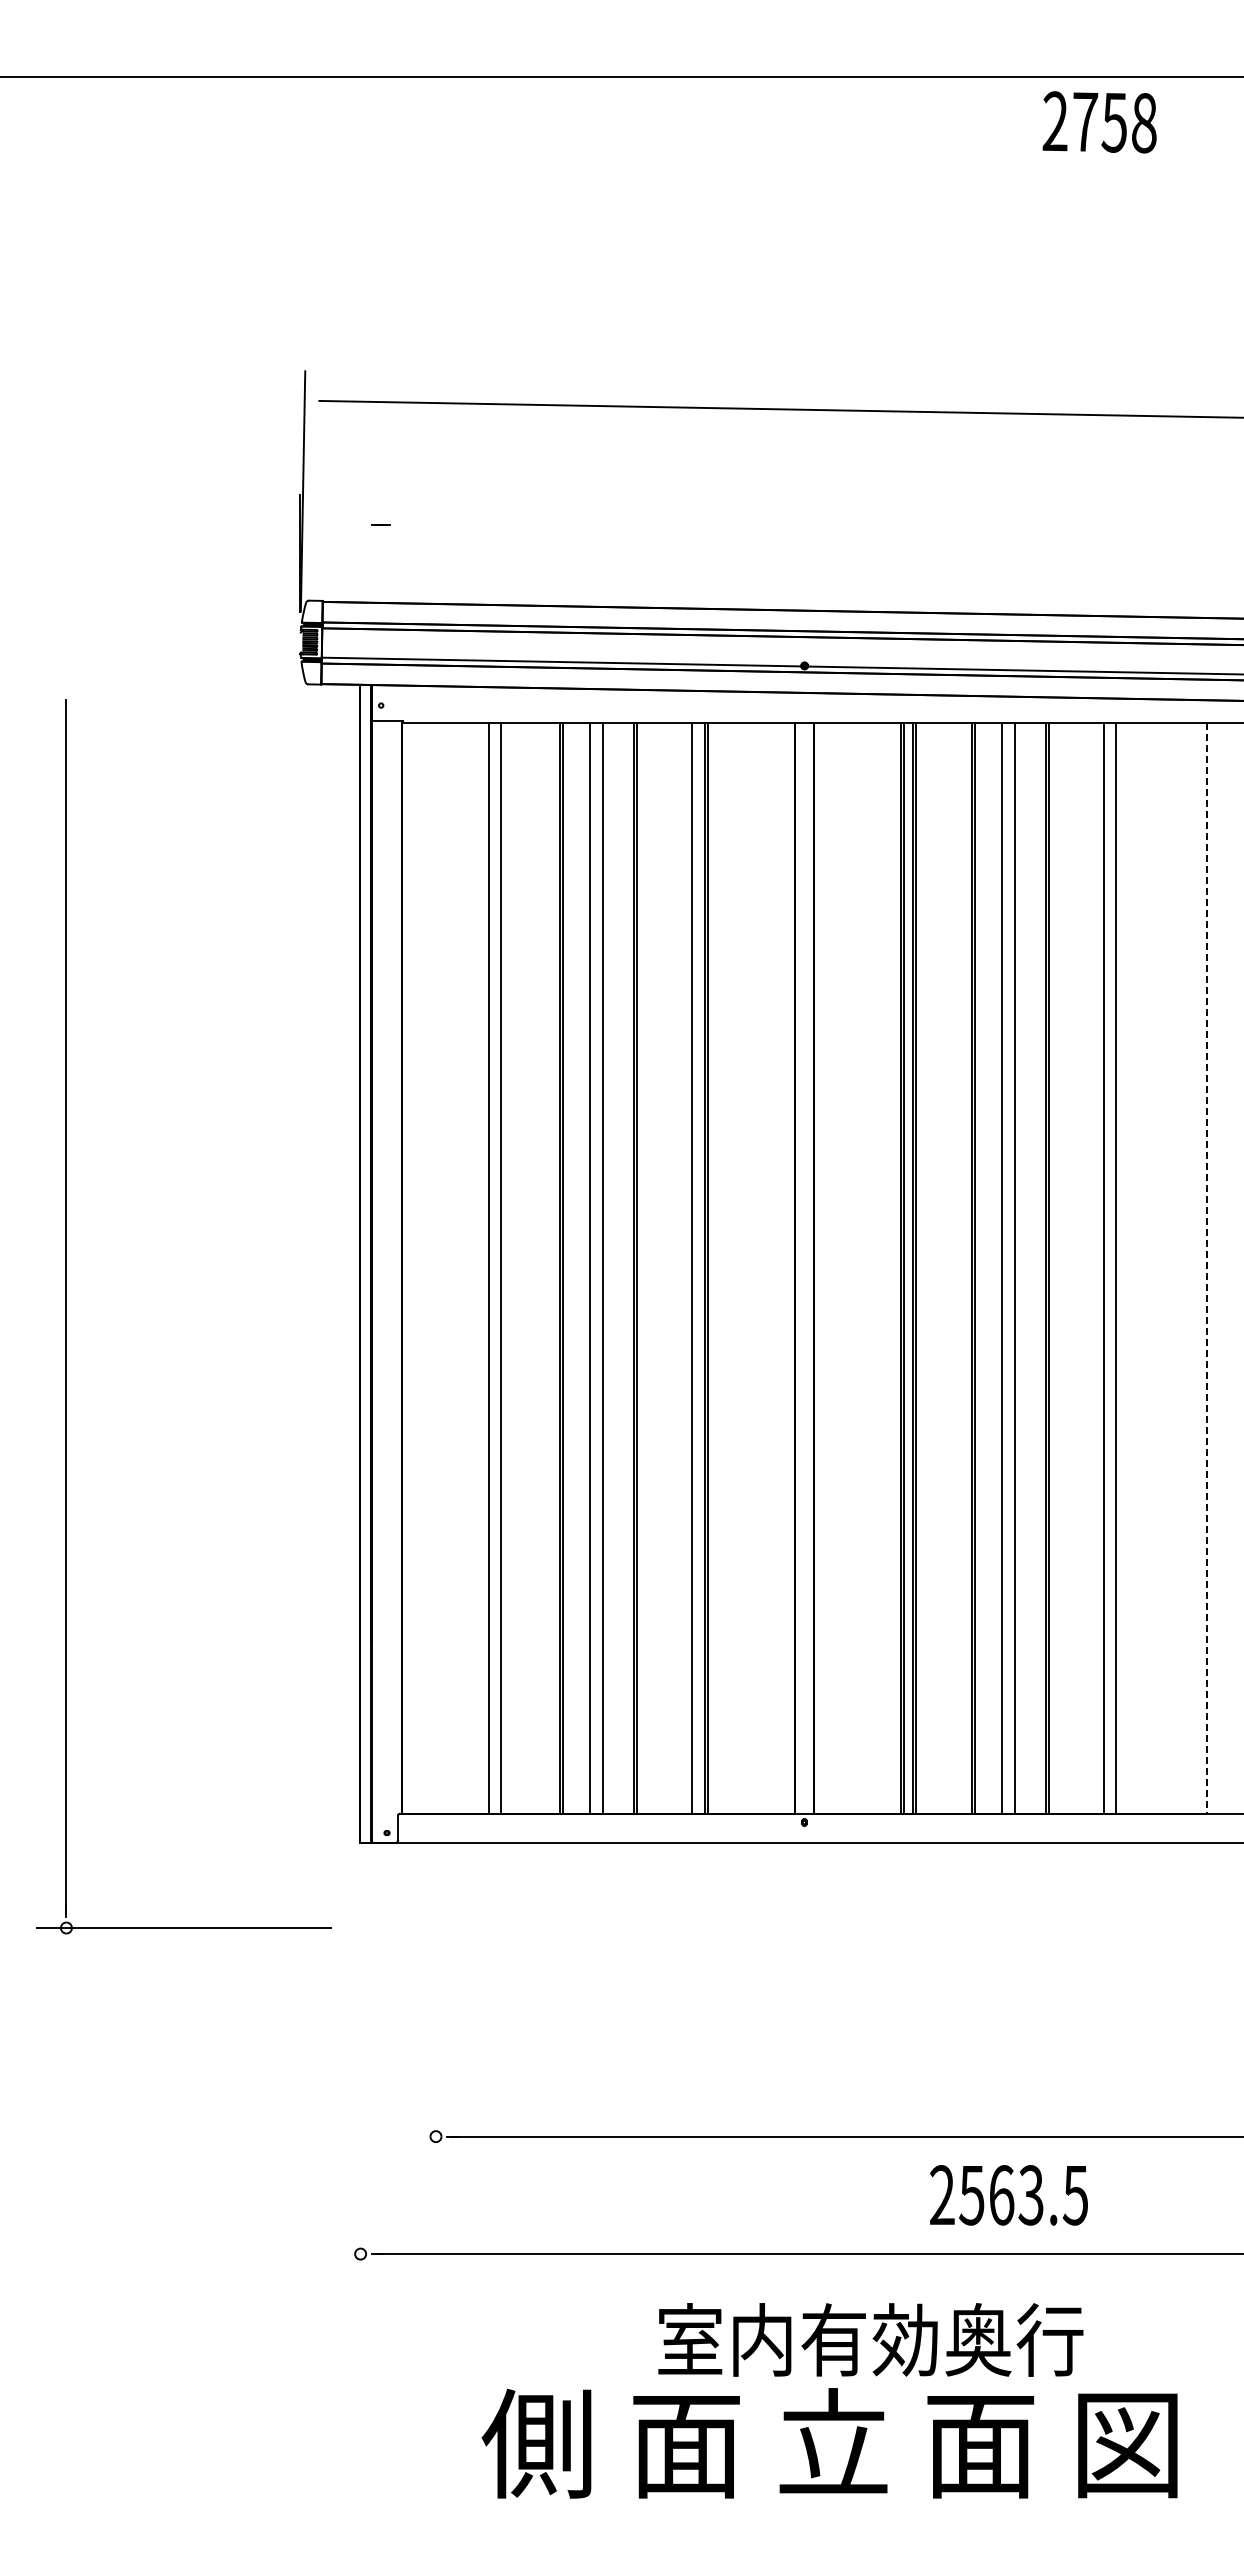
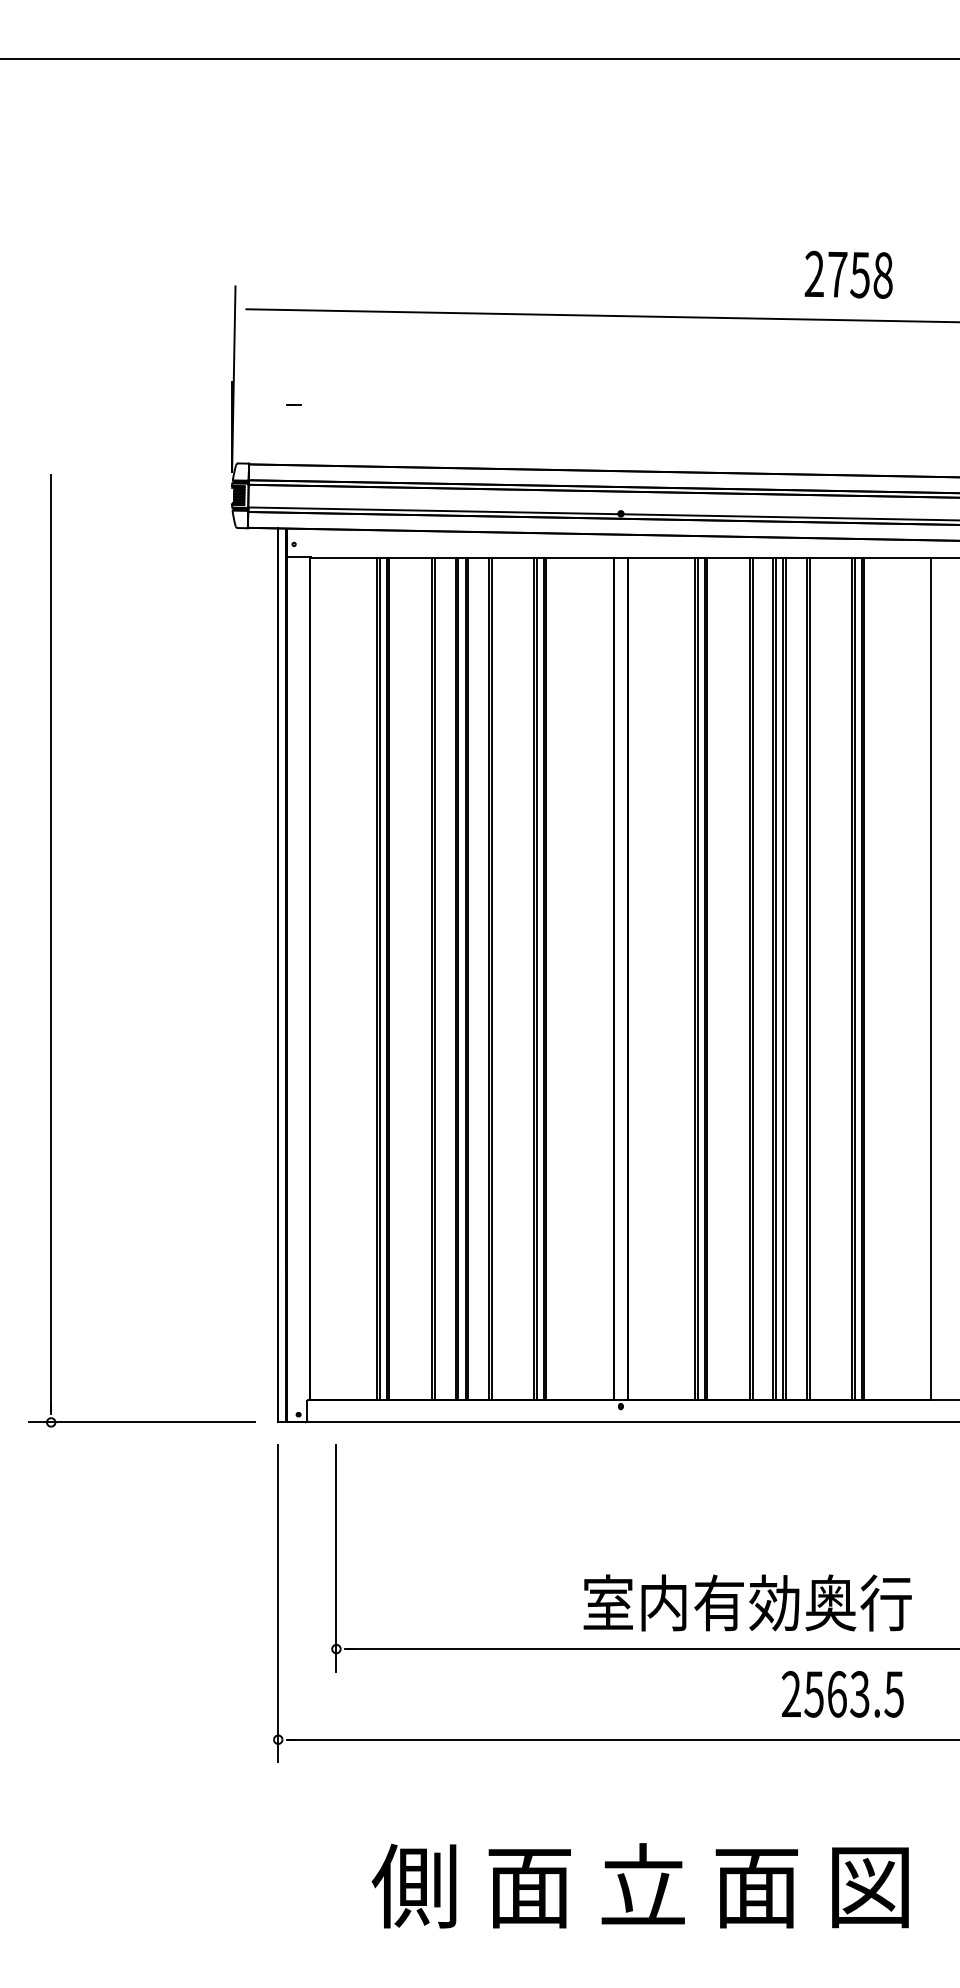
text: (1099, 122) -> (848, 274), moved
line: (492, 1268) -> (380, 978), added
line: (504, 1268) -> (389, 978), added
line: (593, 1268) -> (458, 978), added
line: (606, 1268) -> (468, 978), added
line: (696, 1268) -> (537, 978), added
line: (1005, 1268) -> (776, 978), added
line: (1018, 1268) -> (786, 978), added
line: (1107, 1268) -> (854, 978), added
line: (1119, 1268) -> (864, 978), added
line: (1206, 1268) -> (931, 978), dashed -> solid
part: (66, 1316) -> (51, 950), moved
line: (435, 2019) -> (336, 1558), added
line: (360, 2077) -> (278, 1603), added
text: (1008, 2195) -> (842, 1694), moved
text: (870, 2339) -> (747, 1602), moved

